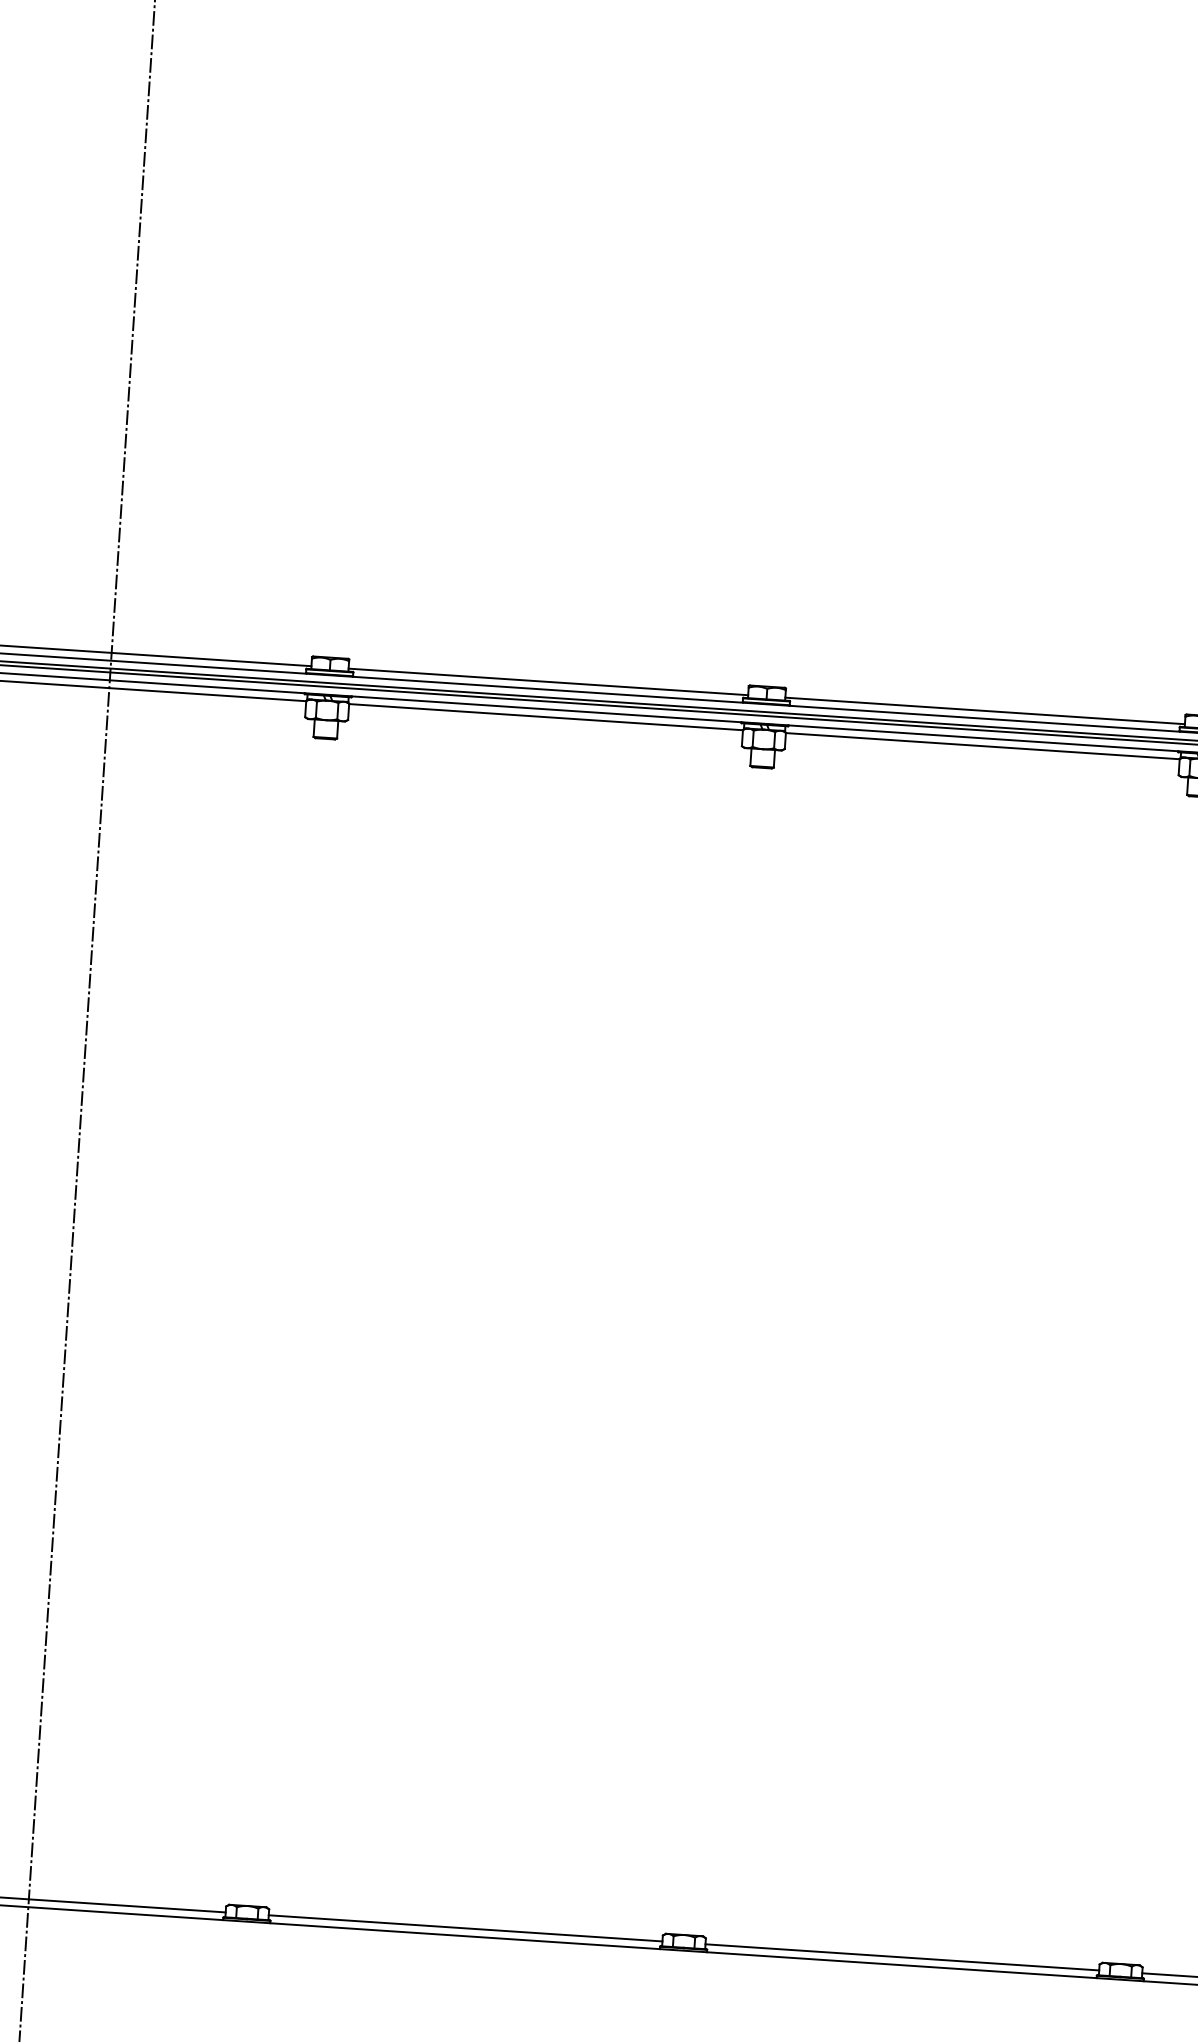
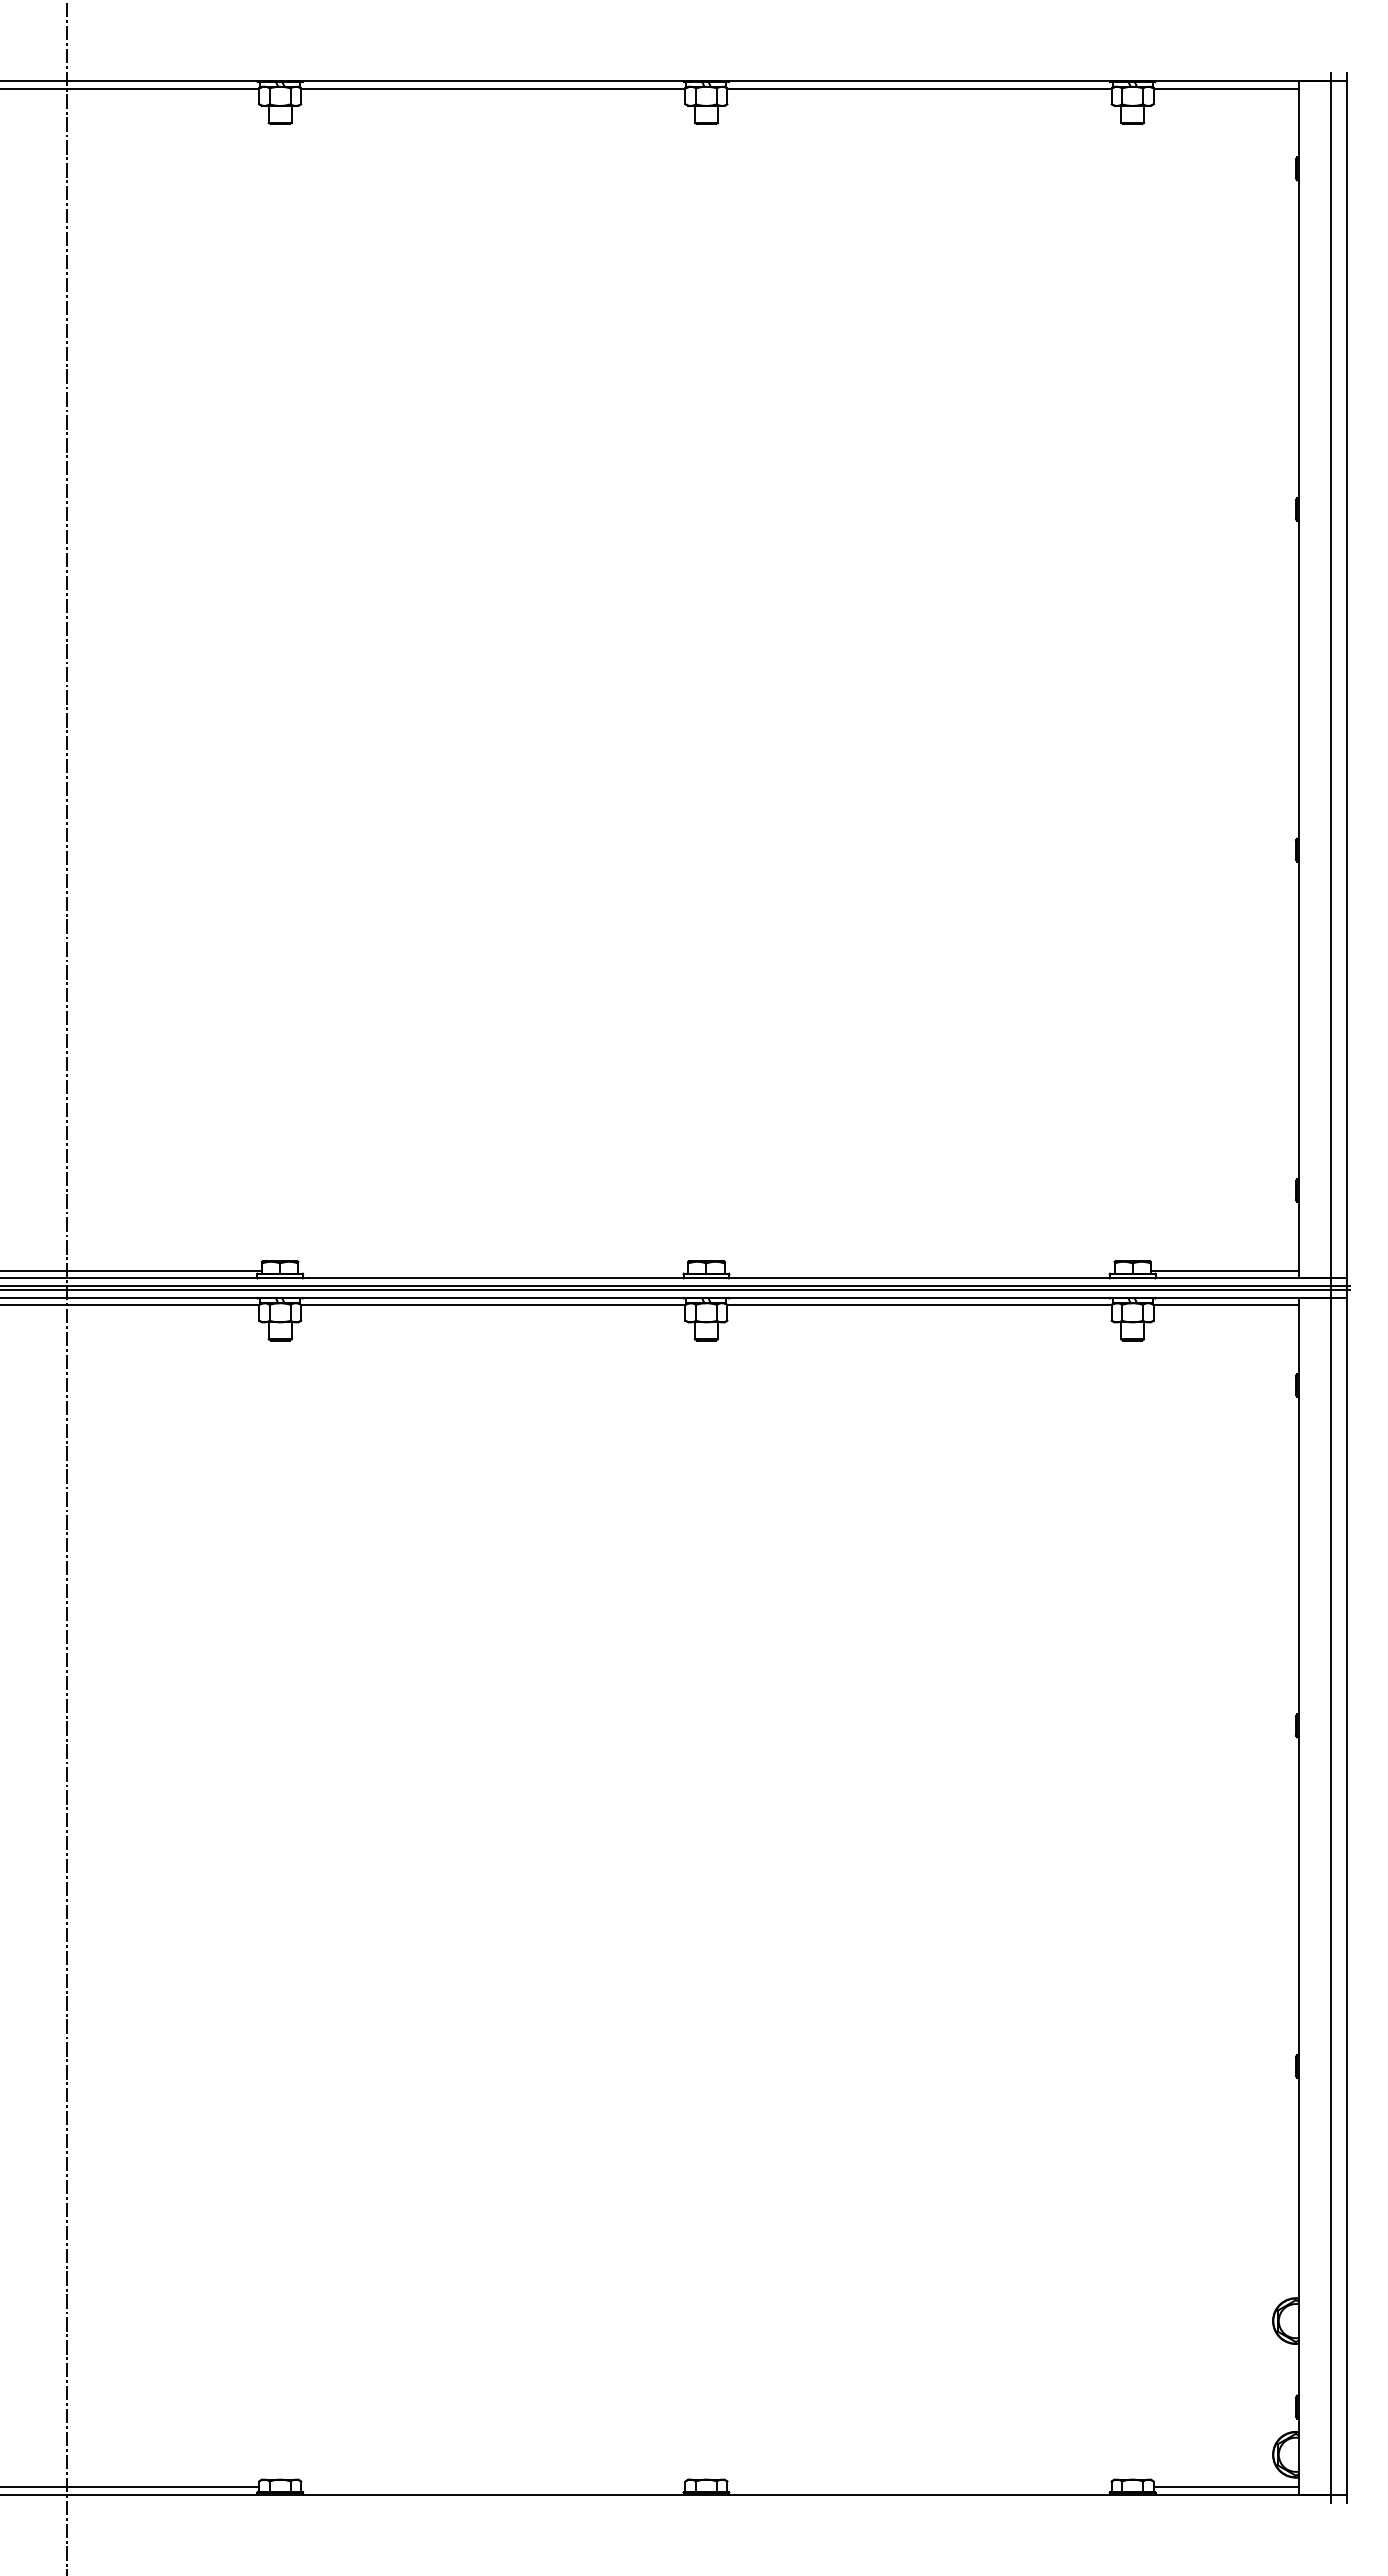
line: (548, 681) -> (493, 1270), removed
line: (985, 710) -> (919, 1270), removed
line: (465, 1928) -> (493, 2487), removed
line: (902, 1957) -> (919, 2487), removed

